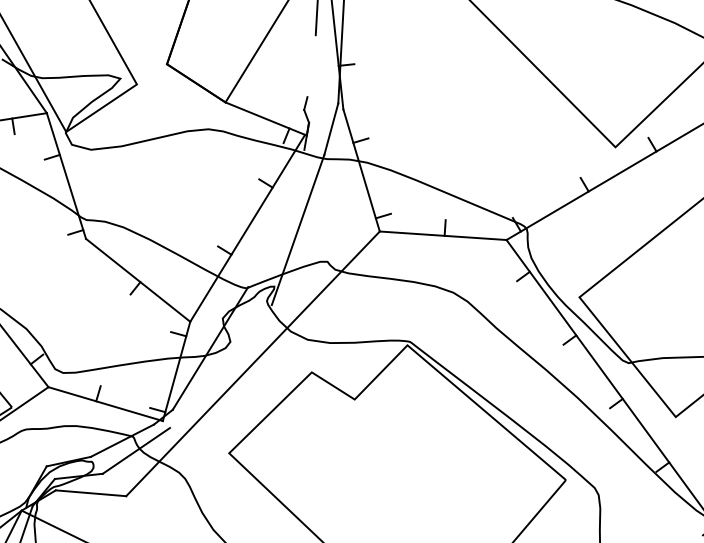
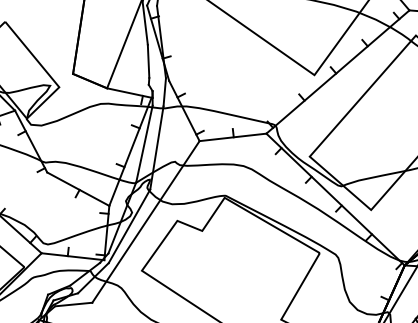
line: (311, 64) -> (148, 60), added
line: (276, 217) -> (144, 143), added
line: (220, 366) -> (129, 226), added

